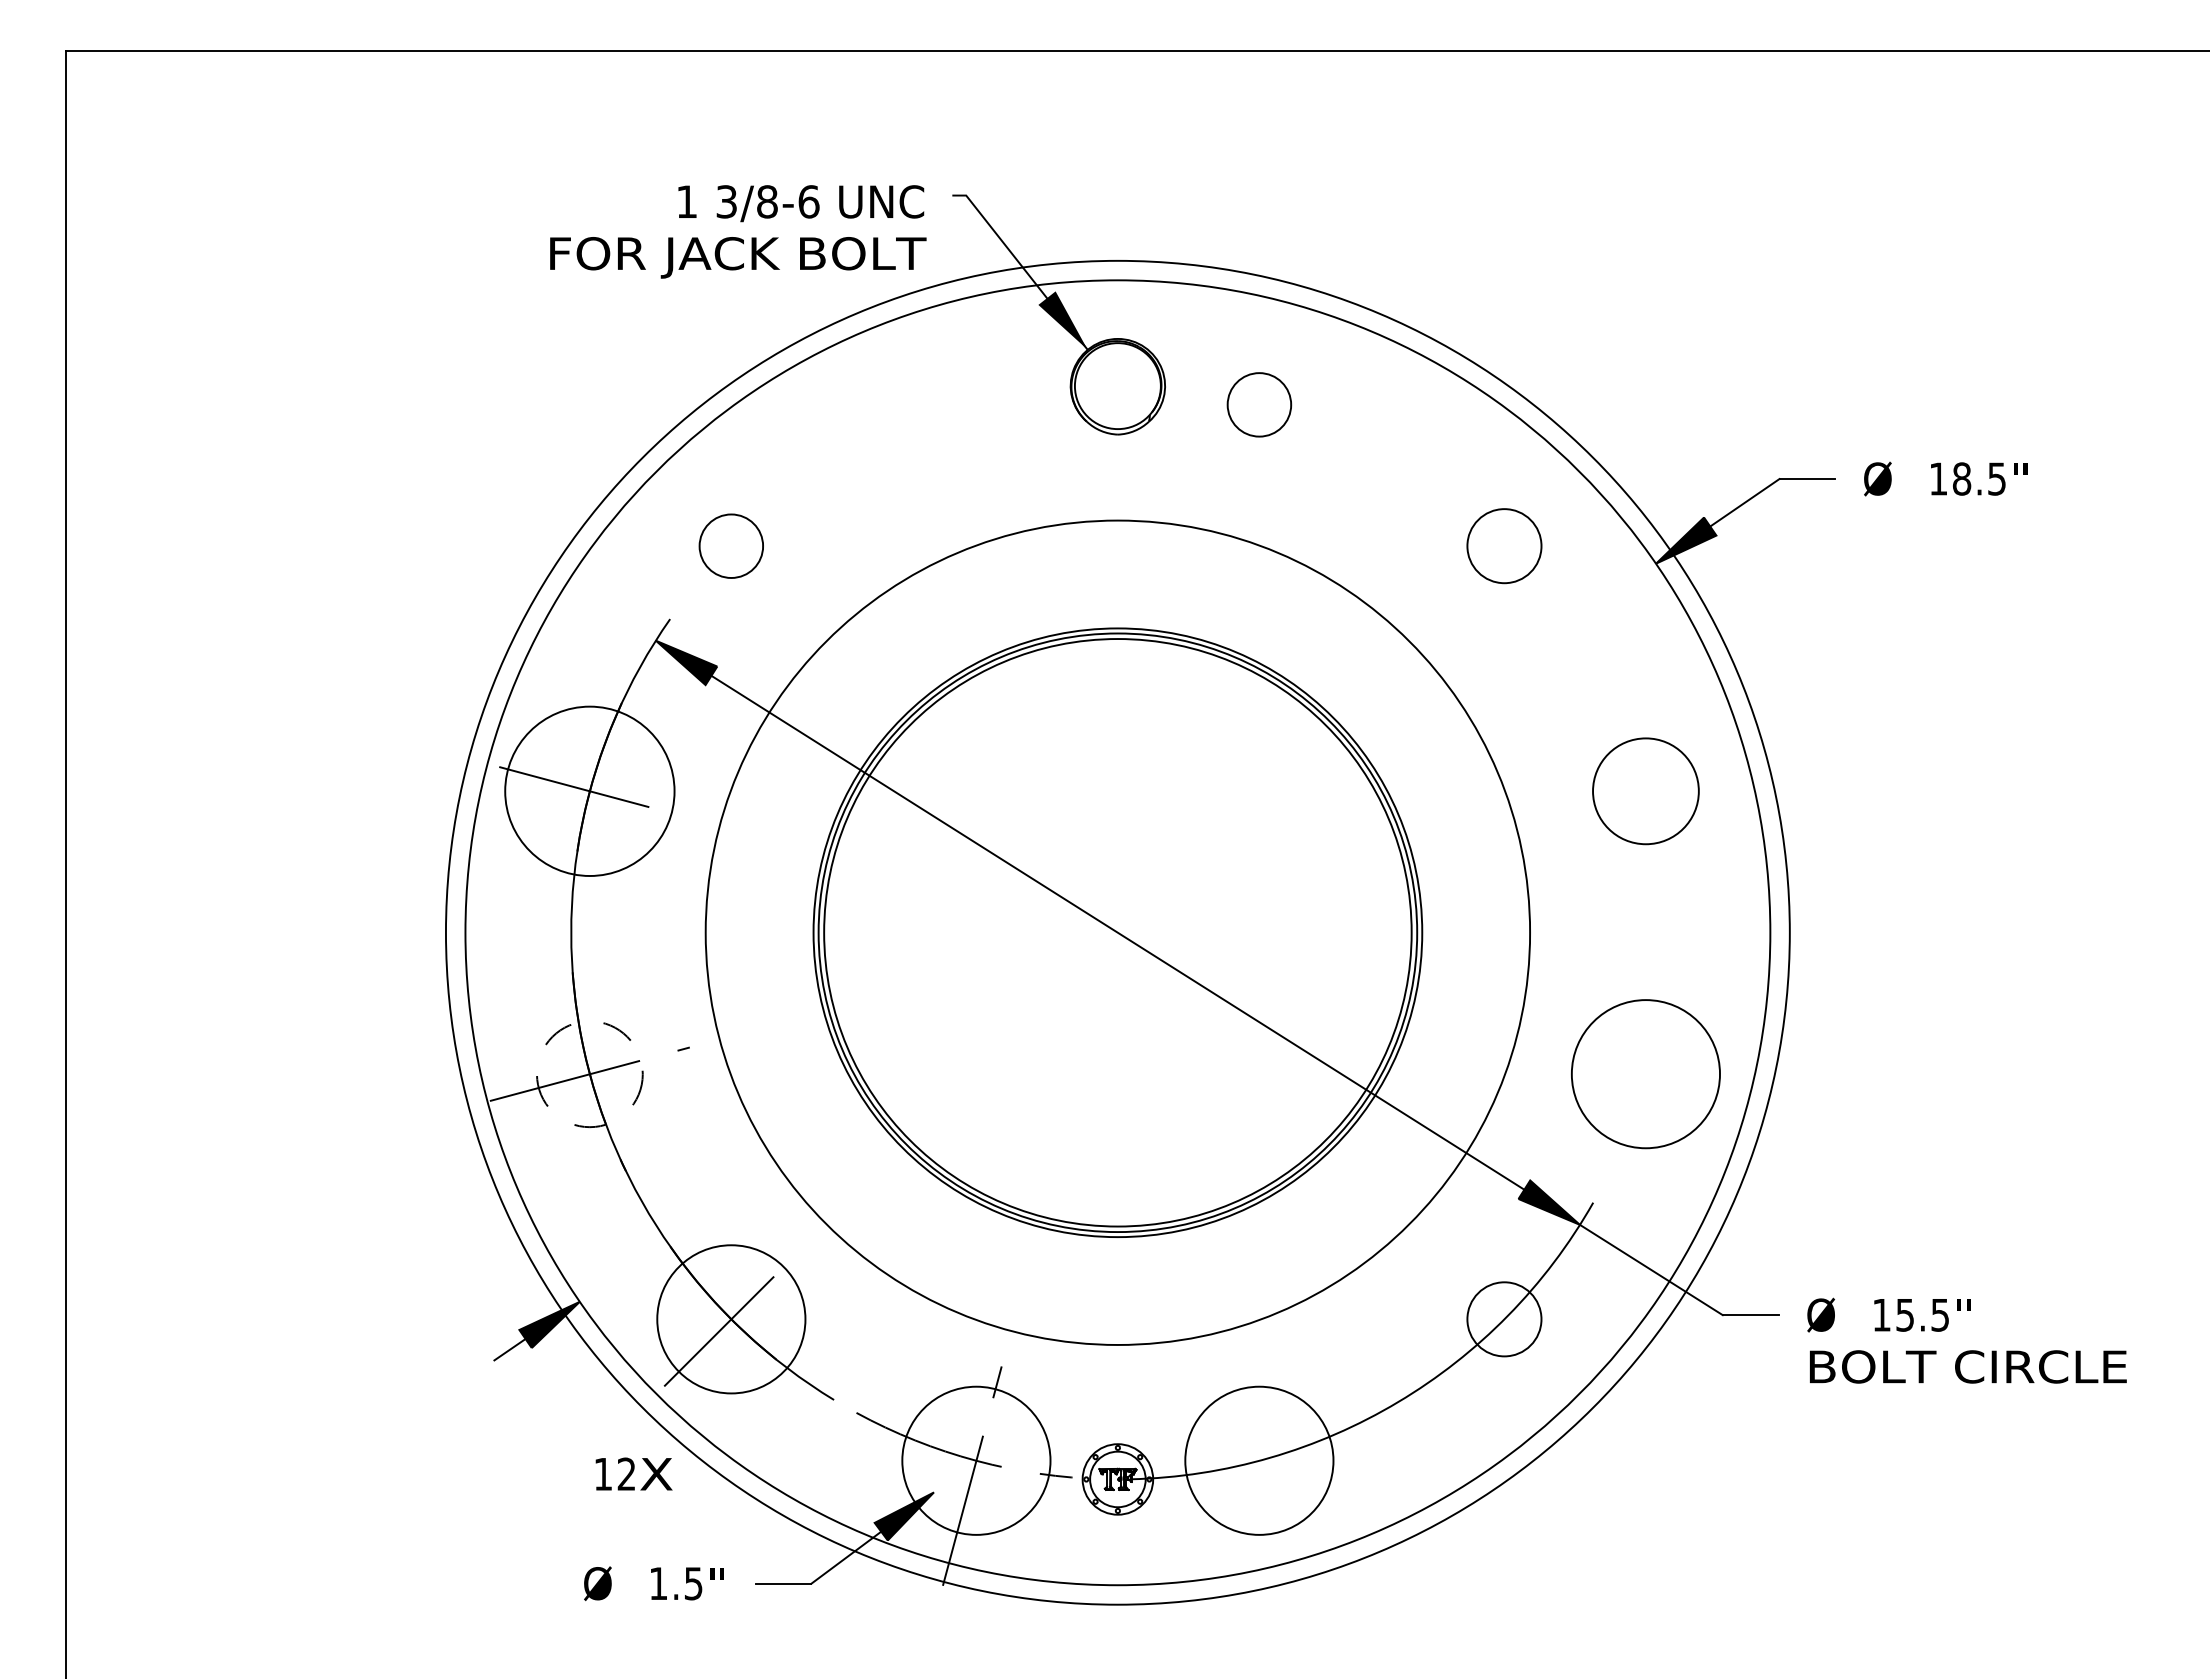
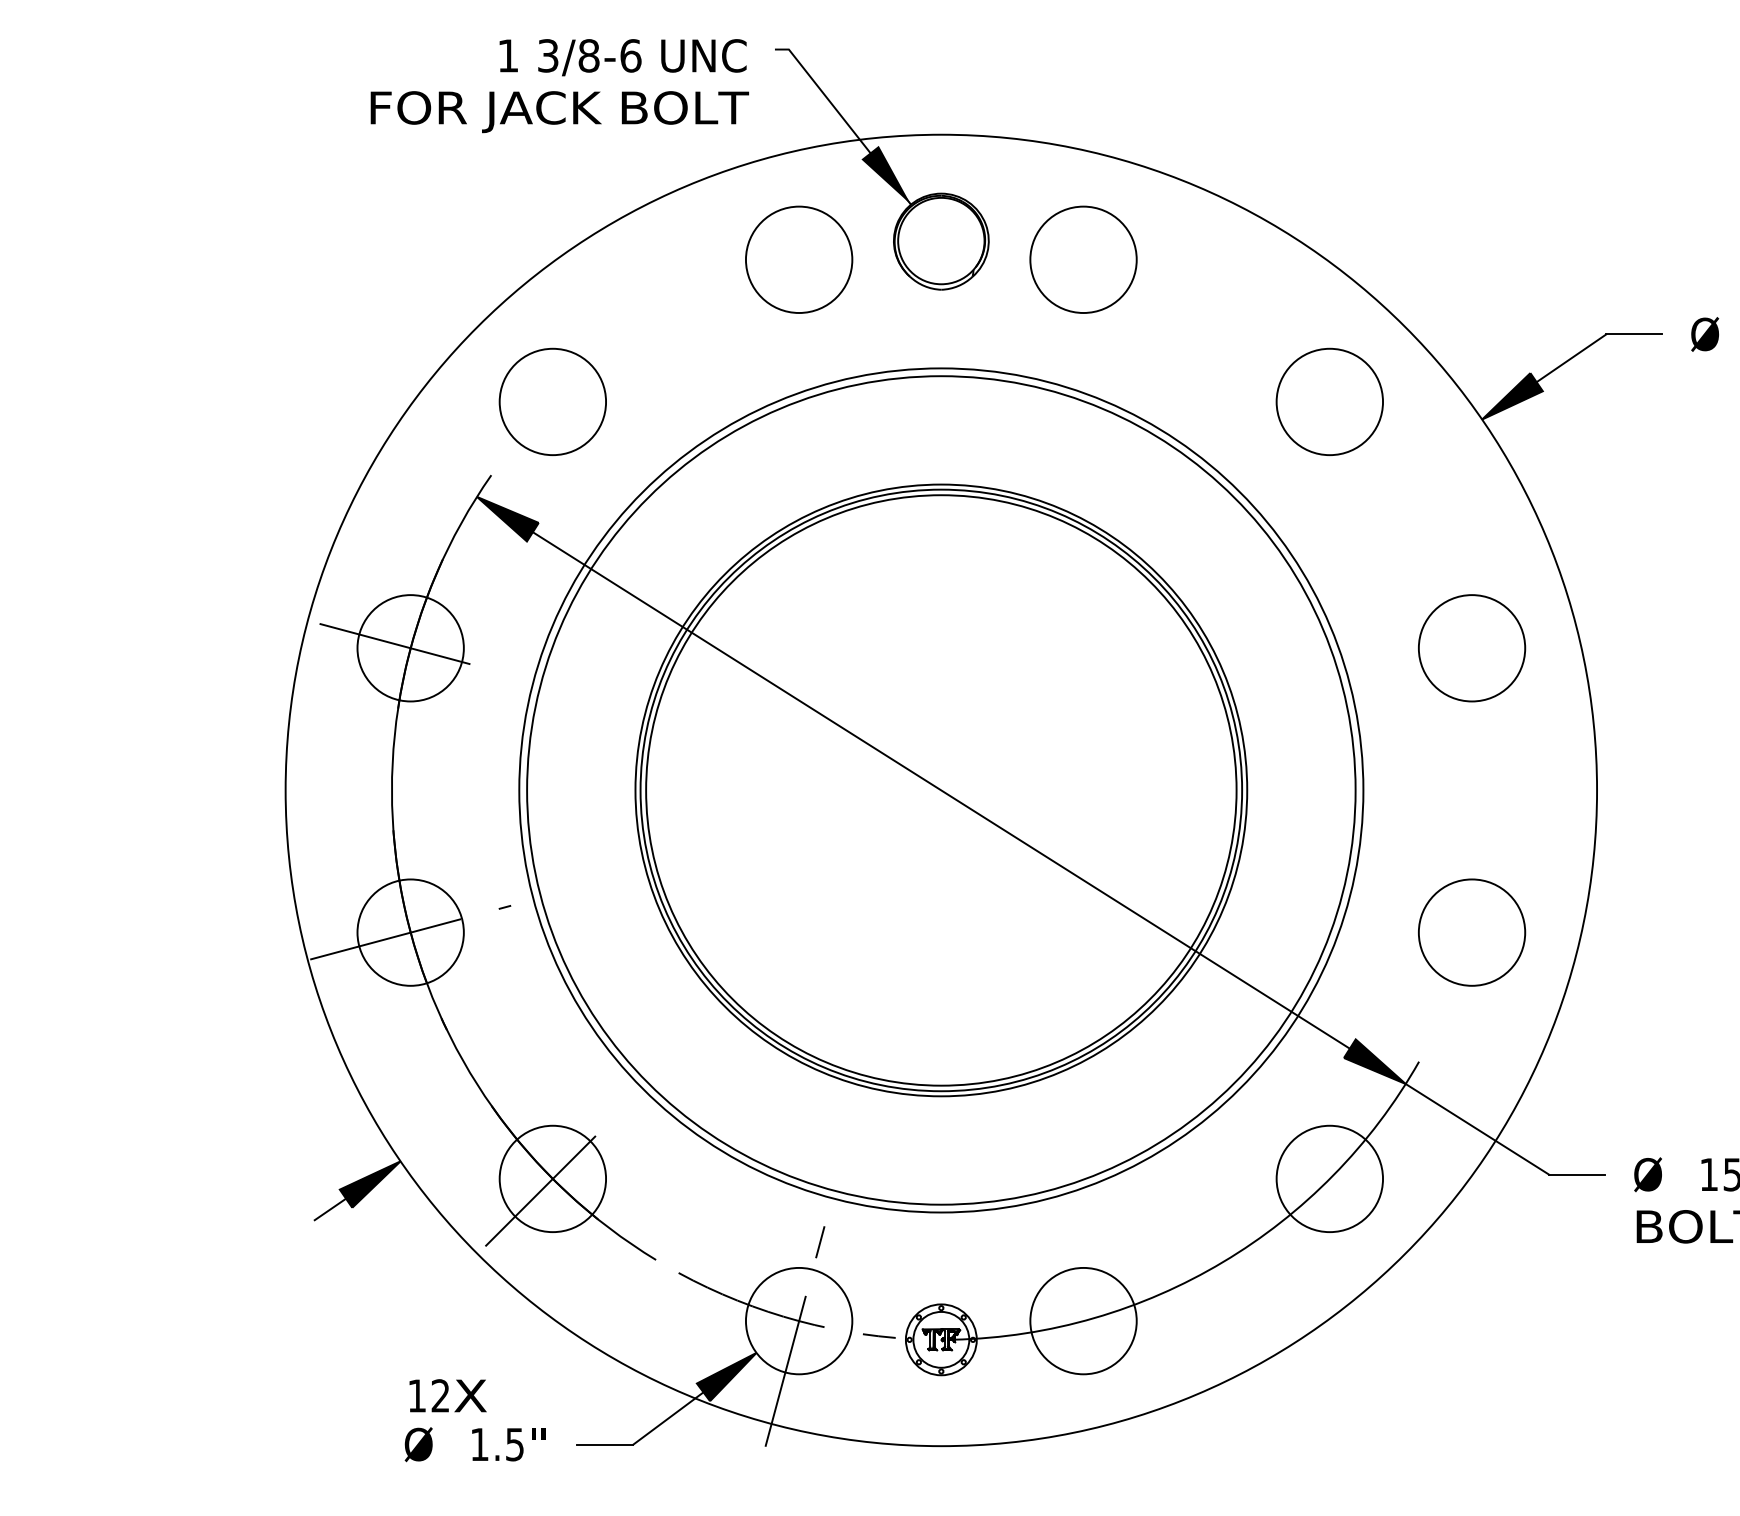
circle: (976, 404) -> (799, 259), added
circle: (1259, 404) -> (1083, 259), size x1.67
circle: (1504, 545) -> (1329, 401), size x1.43
circle: (731, 546) -> (553, 402), size x1.67
circle: (589, 791) -> (410, 648), size x0.62
circle: (1117, 932) -> (940, 790), size x0.62
circle: (589, 1074) -> (410, 932), dashed -> solid
circle: (1645, 1074) -> (1471, 932), size x0.71
circle: (731, 1319) -> (553, 1179), size x0.71
circle: (1504, 1319) -> (1329, 1179), size x1.43
circle: (976, 1460) -> (799, 1320), size x0.71
circle: (1259, 1460) -> (1083, 1320), size x0.71
text: (633, 1473) -> (447, 1395), moved

